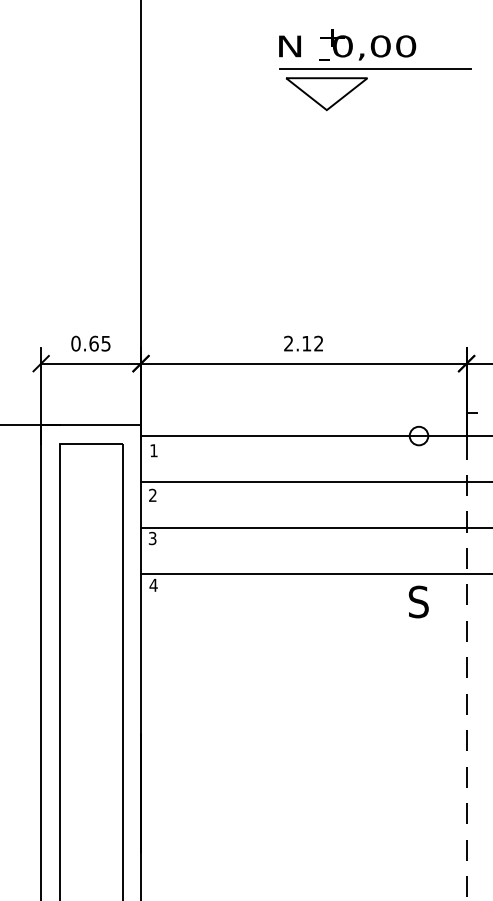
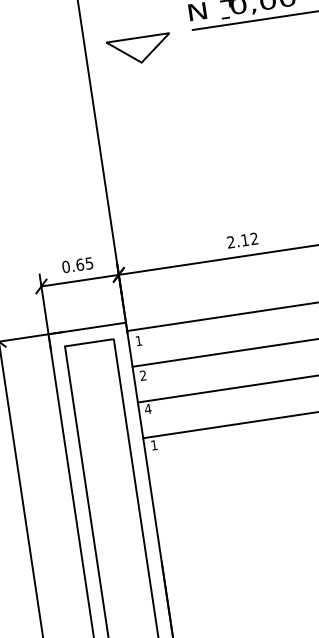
part: (326, 94) -> (139, 50), moved
text: (152, 538) -> (147, 409), 3 -> 4
text: (153, 585) -> (154, 445), 4 -> 1

